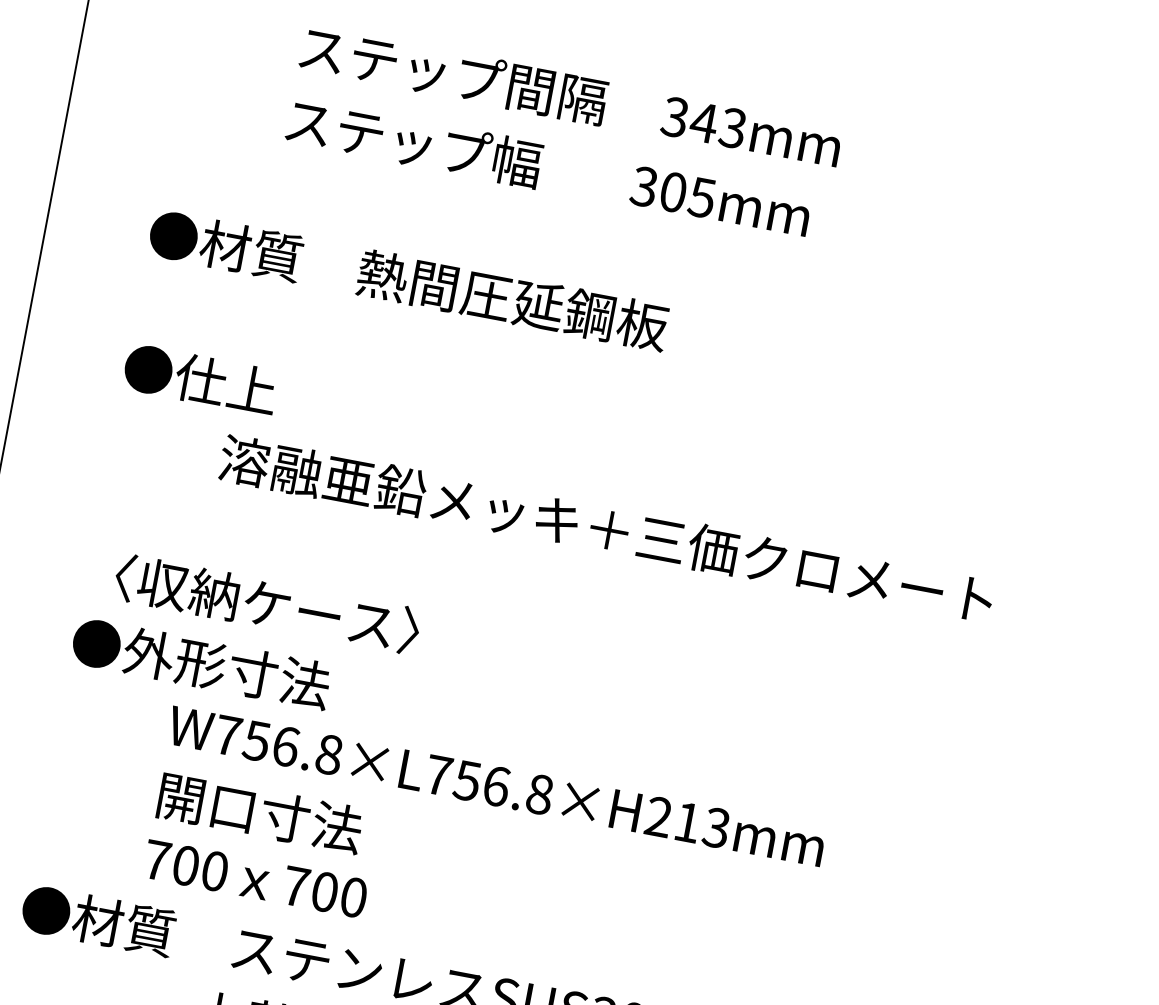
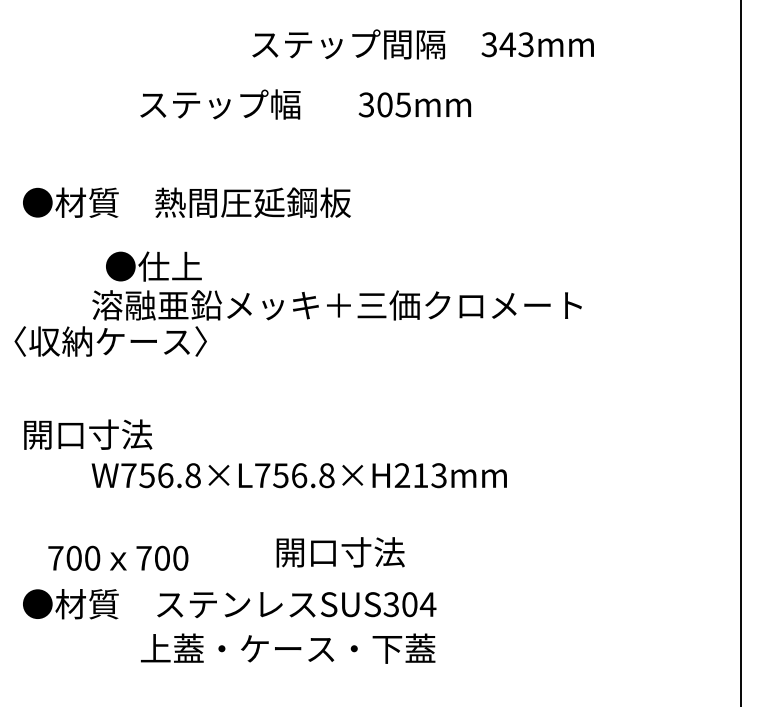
text: (569, 97) -> (422, 44), moved
text: (548, 168) -> (305, 104), moved
text: (408, 280) -> (186, 202), moved
text: (200, 379) -> (153, 266), moved
text: (266, 604) -> (110, 341), moved
text: (201, 663) -> (104, 434), ●外形寸法 -> 開口寸法
text: (260, 813) -> (340, 552), moved
text: (256, 877) -> (118, 557), moved

